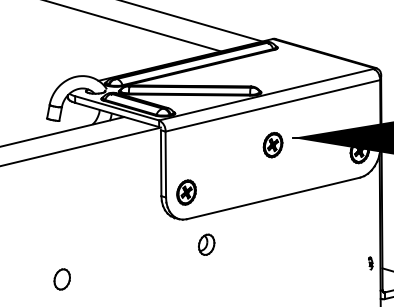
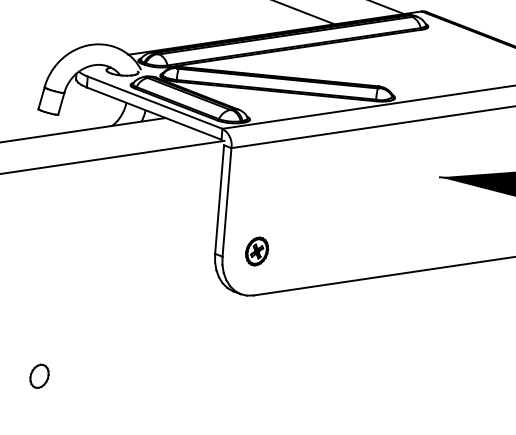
part: (272, 145) -> (405, 186), removed
part: (186, 192) -> (256, 251), size x0.7
part: (206, 244) -> (282, 339), removed
part: (61, 279) -> (38, 376), size x0.7

